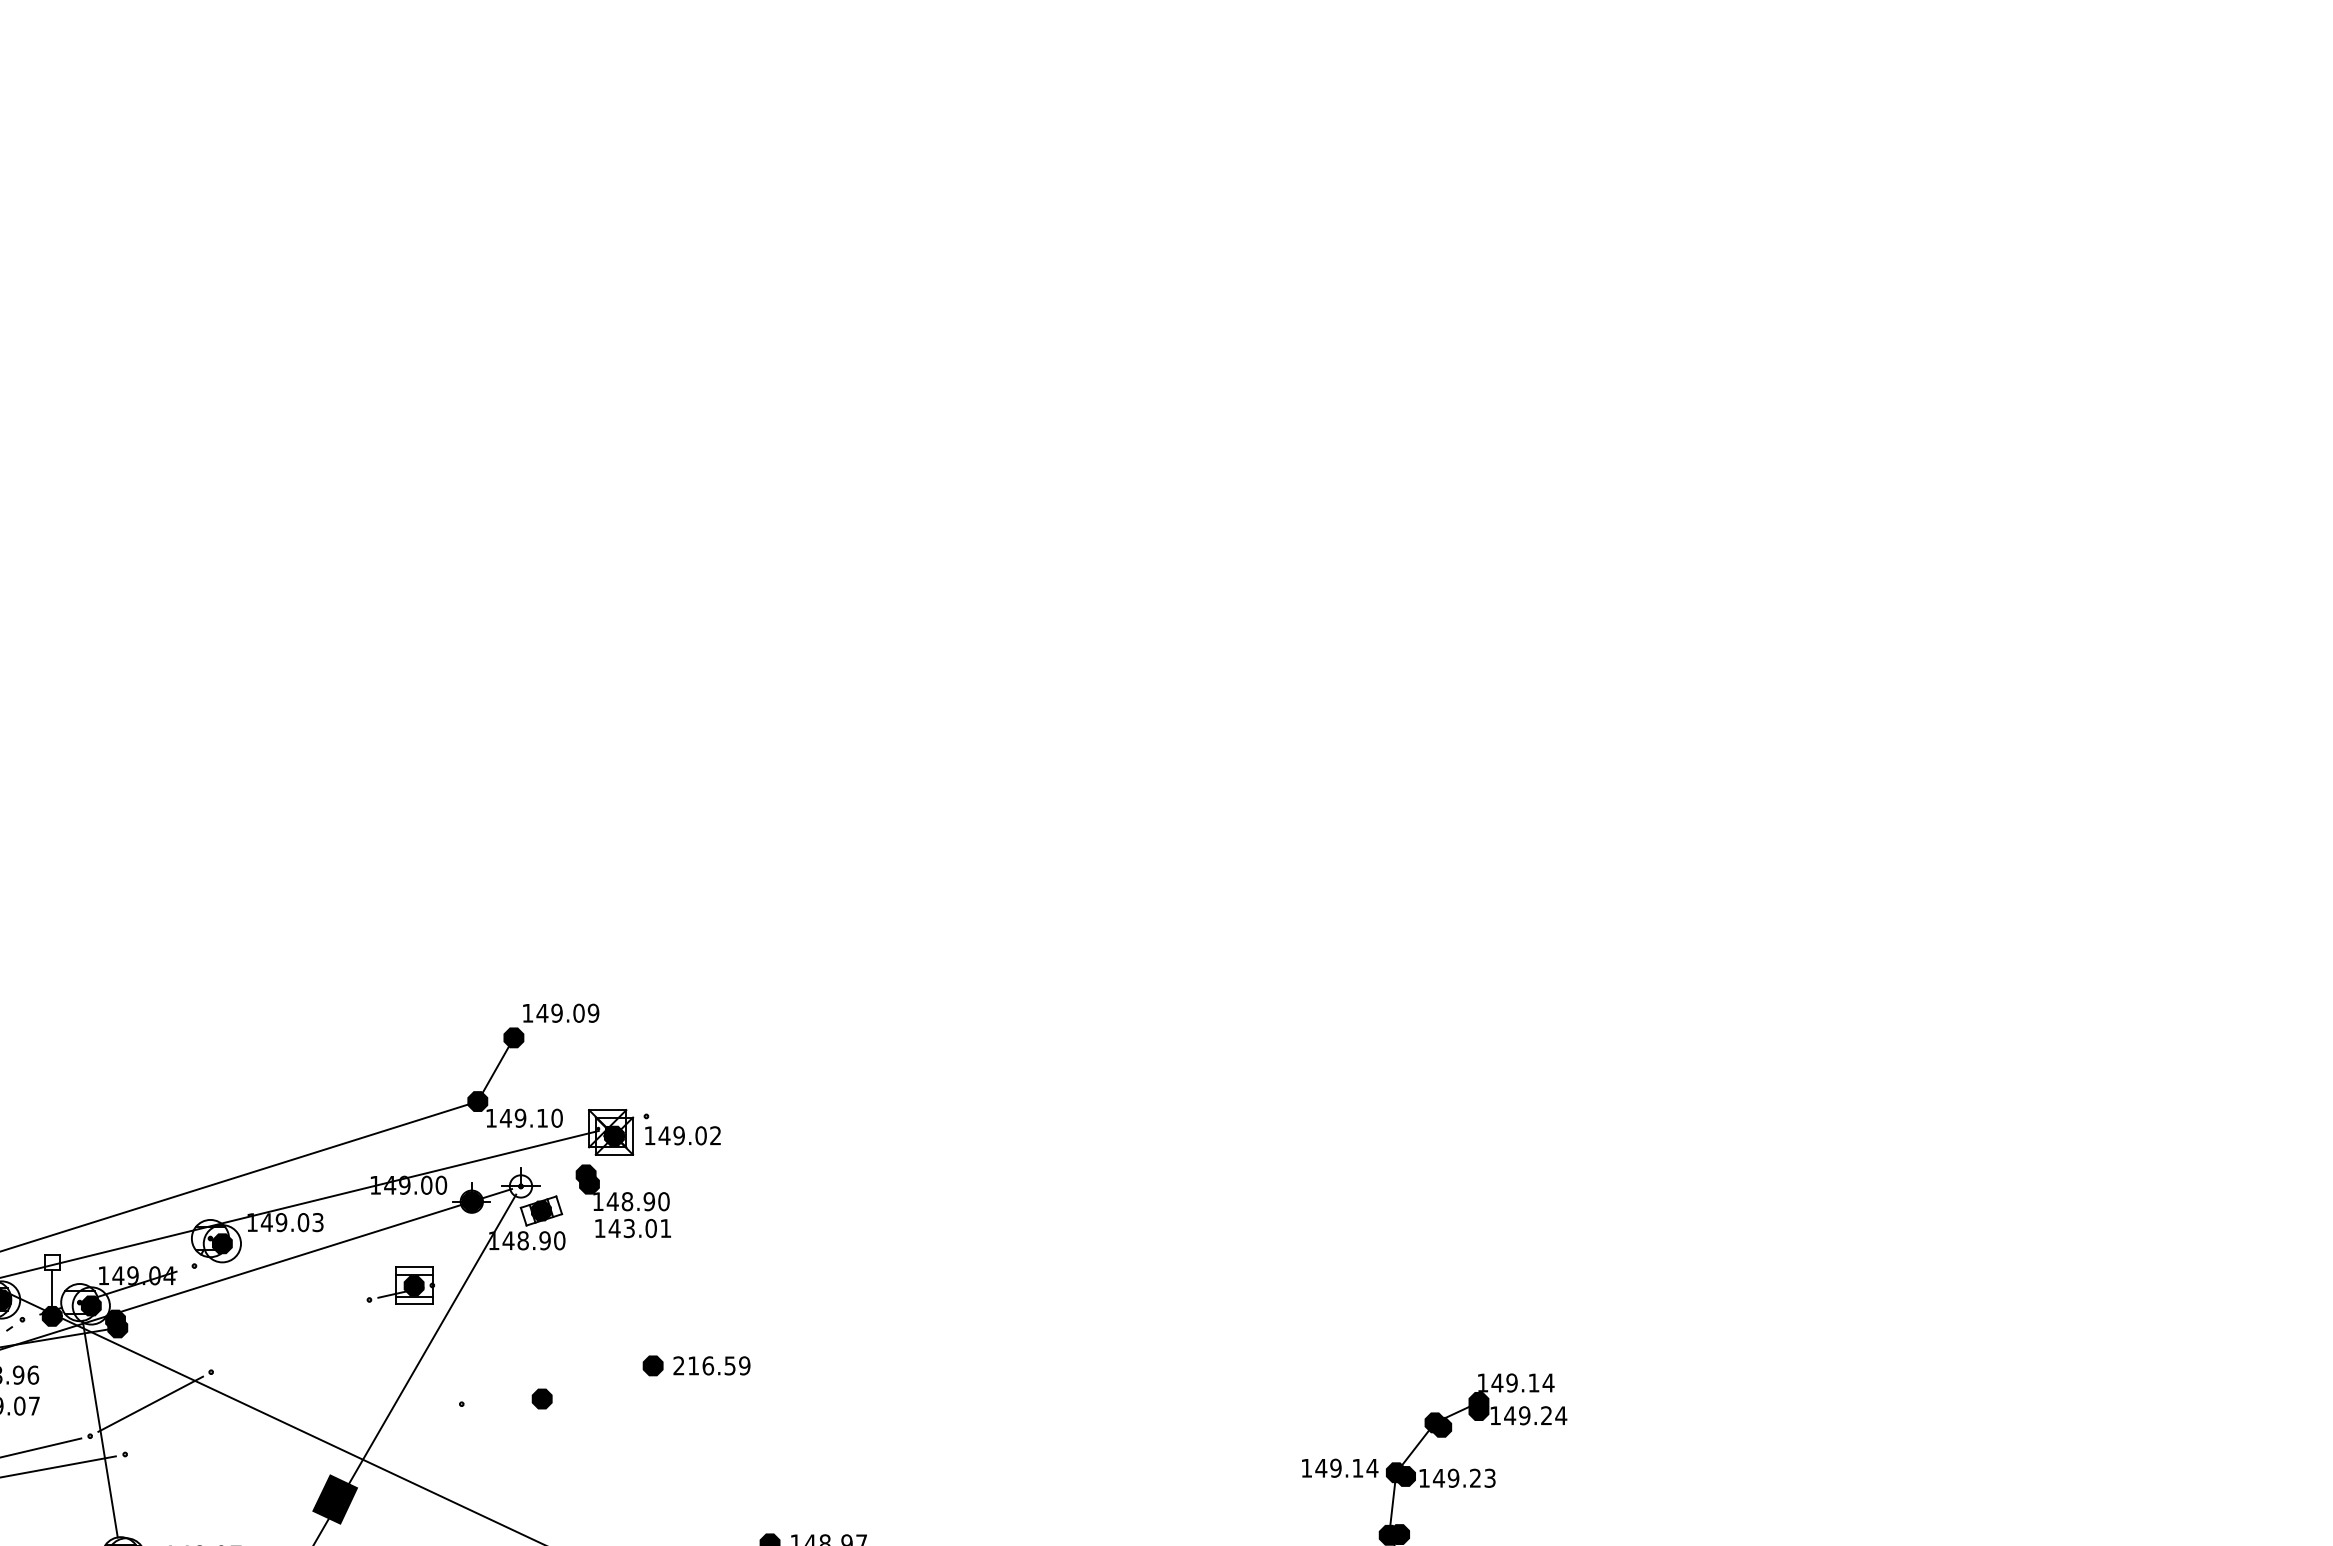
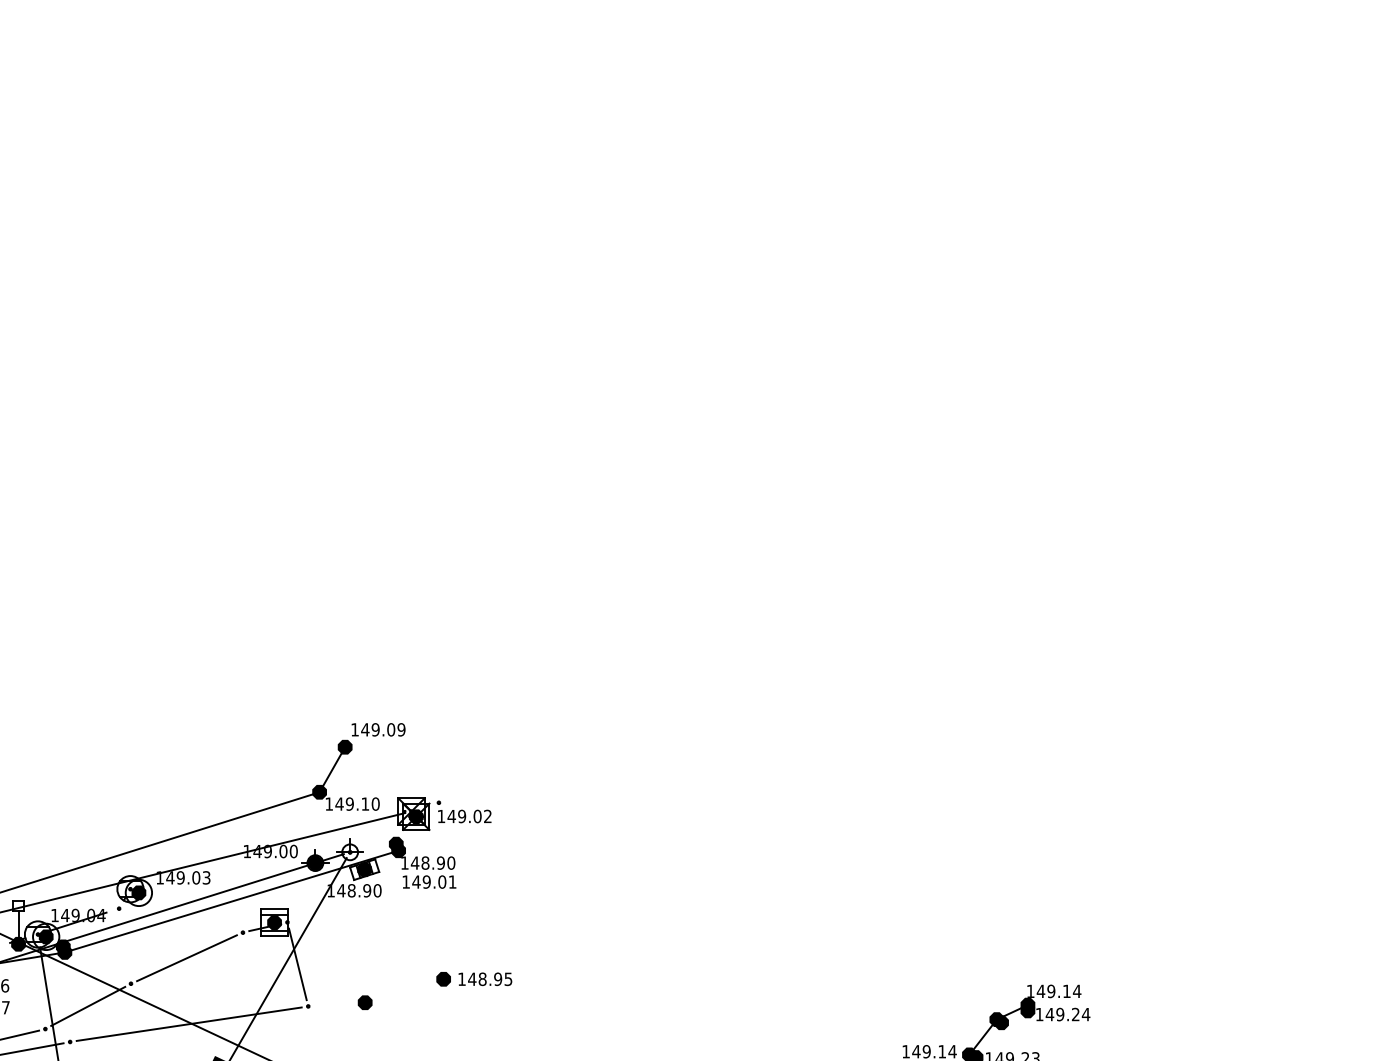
text: (628, 1228) -> (426, 882), 143.01 -> 149.01
line: (353, 1255) -> (231, 901), added
line: (289, 1335) -> (186, 957), added
line: (446, 1344) -> (297, 964), added
text: (711, 1365) -> (484, 979), 216.59 -> 148.95
line: (293, 1429) -> (189, 1024), added

